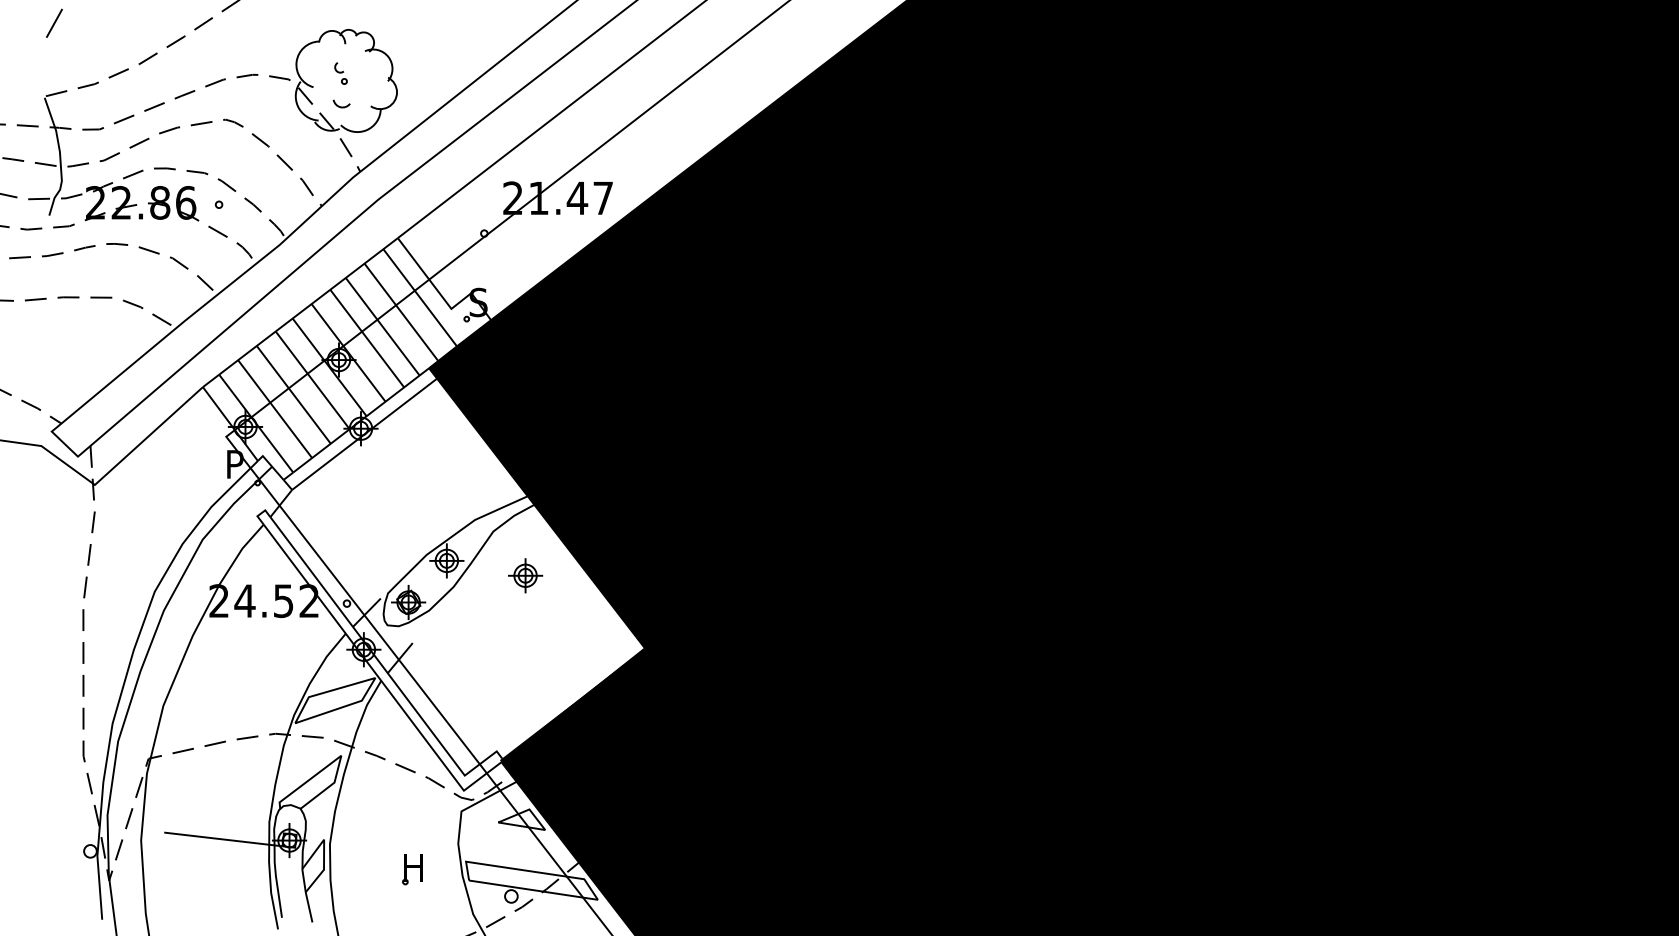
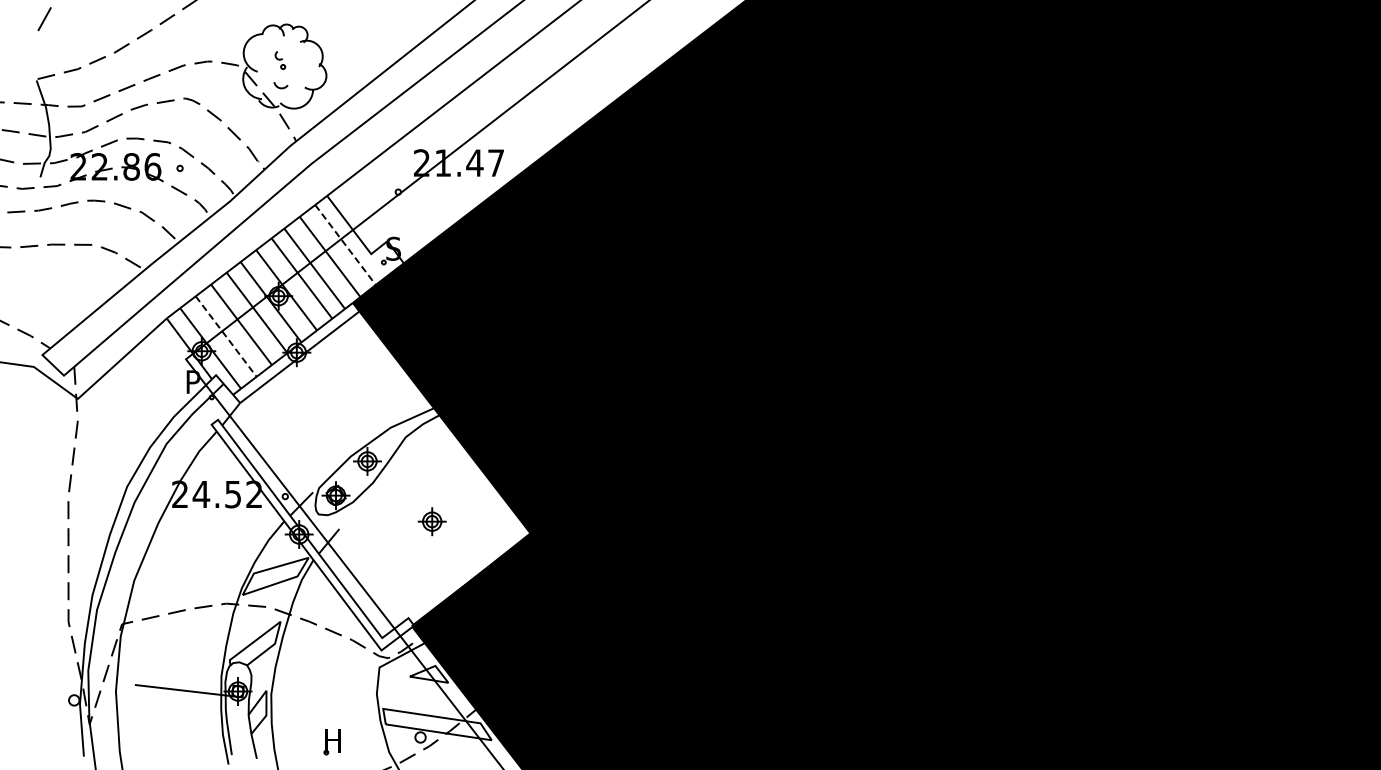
line: (420, 298) -> (345, 245), solid -> dashed
line: (275, 409) -> (226, 336), solid -> dashed
part: (524, 575) -> (431, 521), moved
part: (411, 869) -> (331, 742), moved

